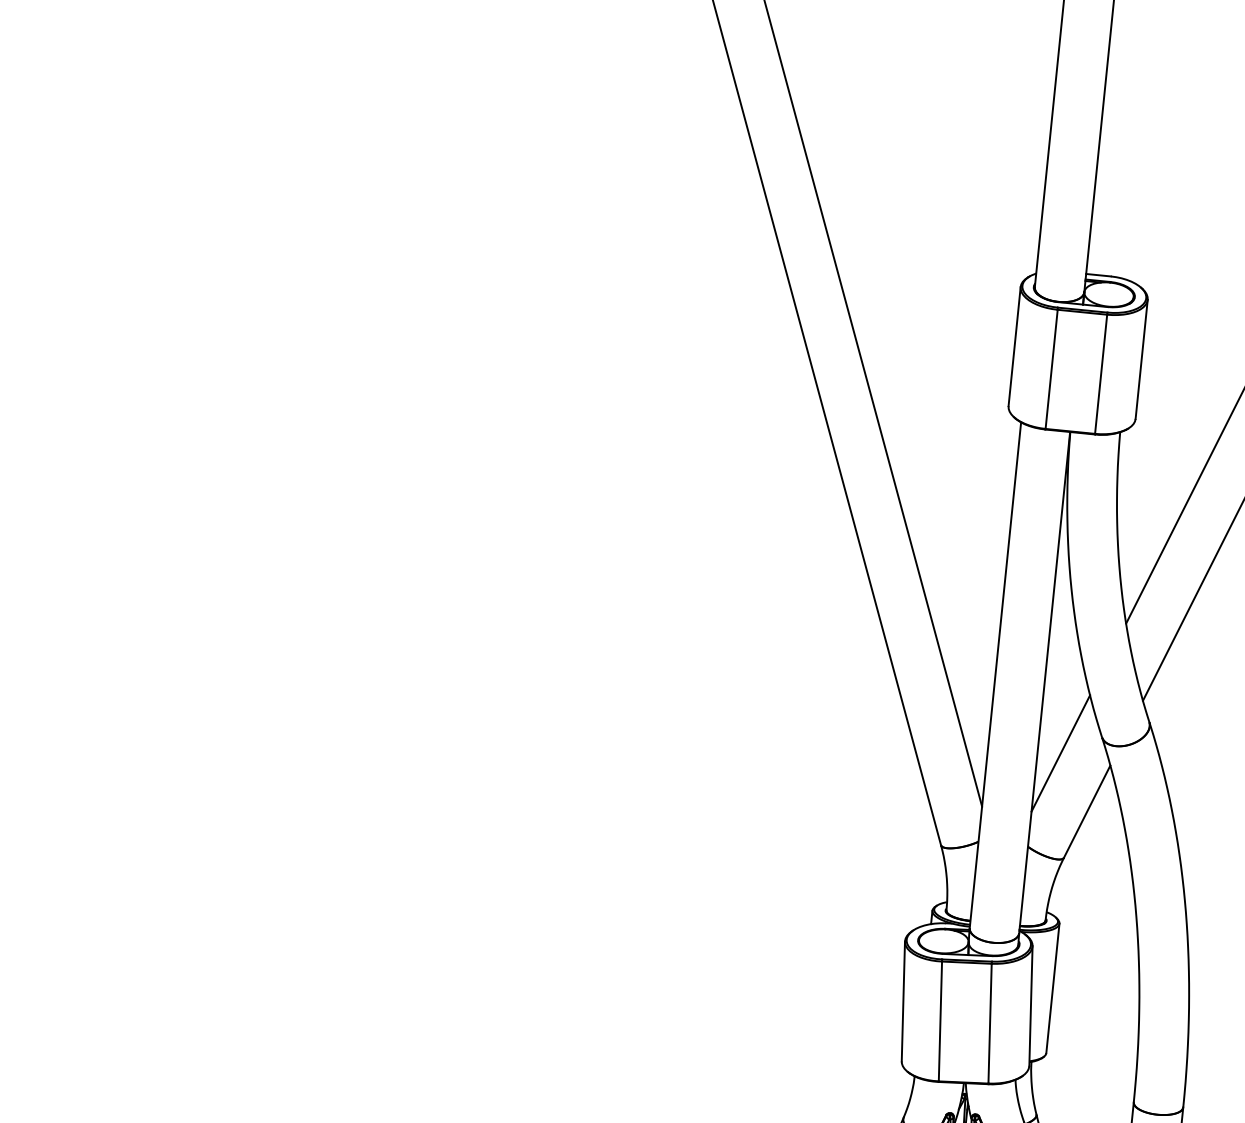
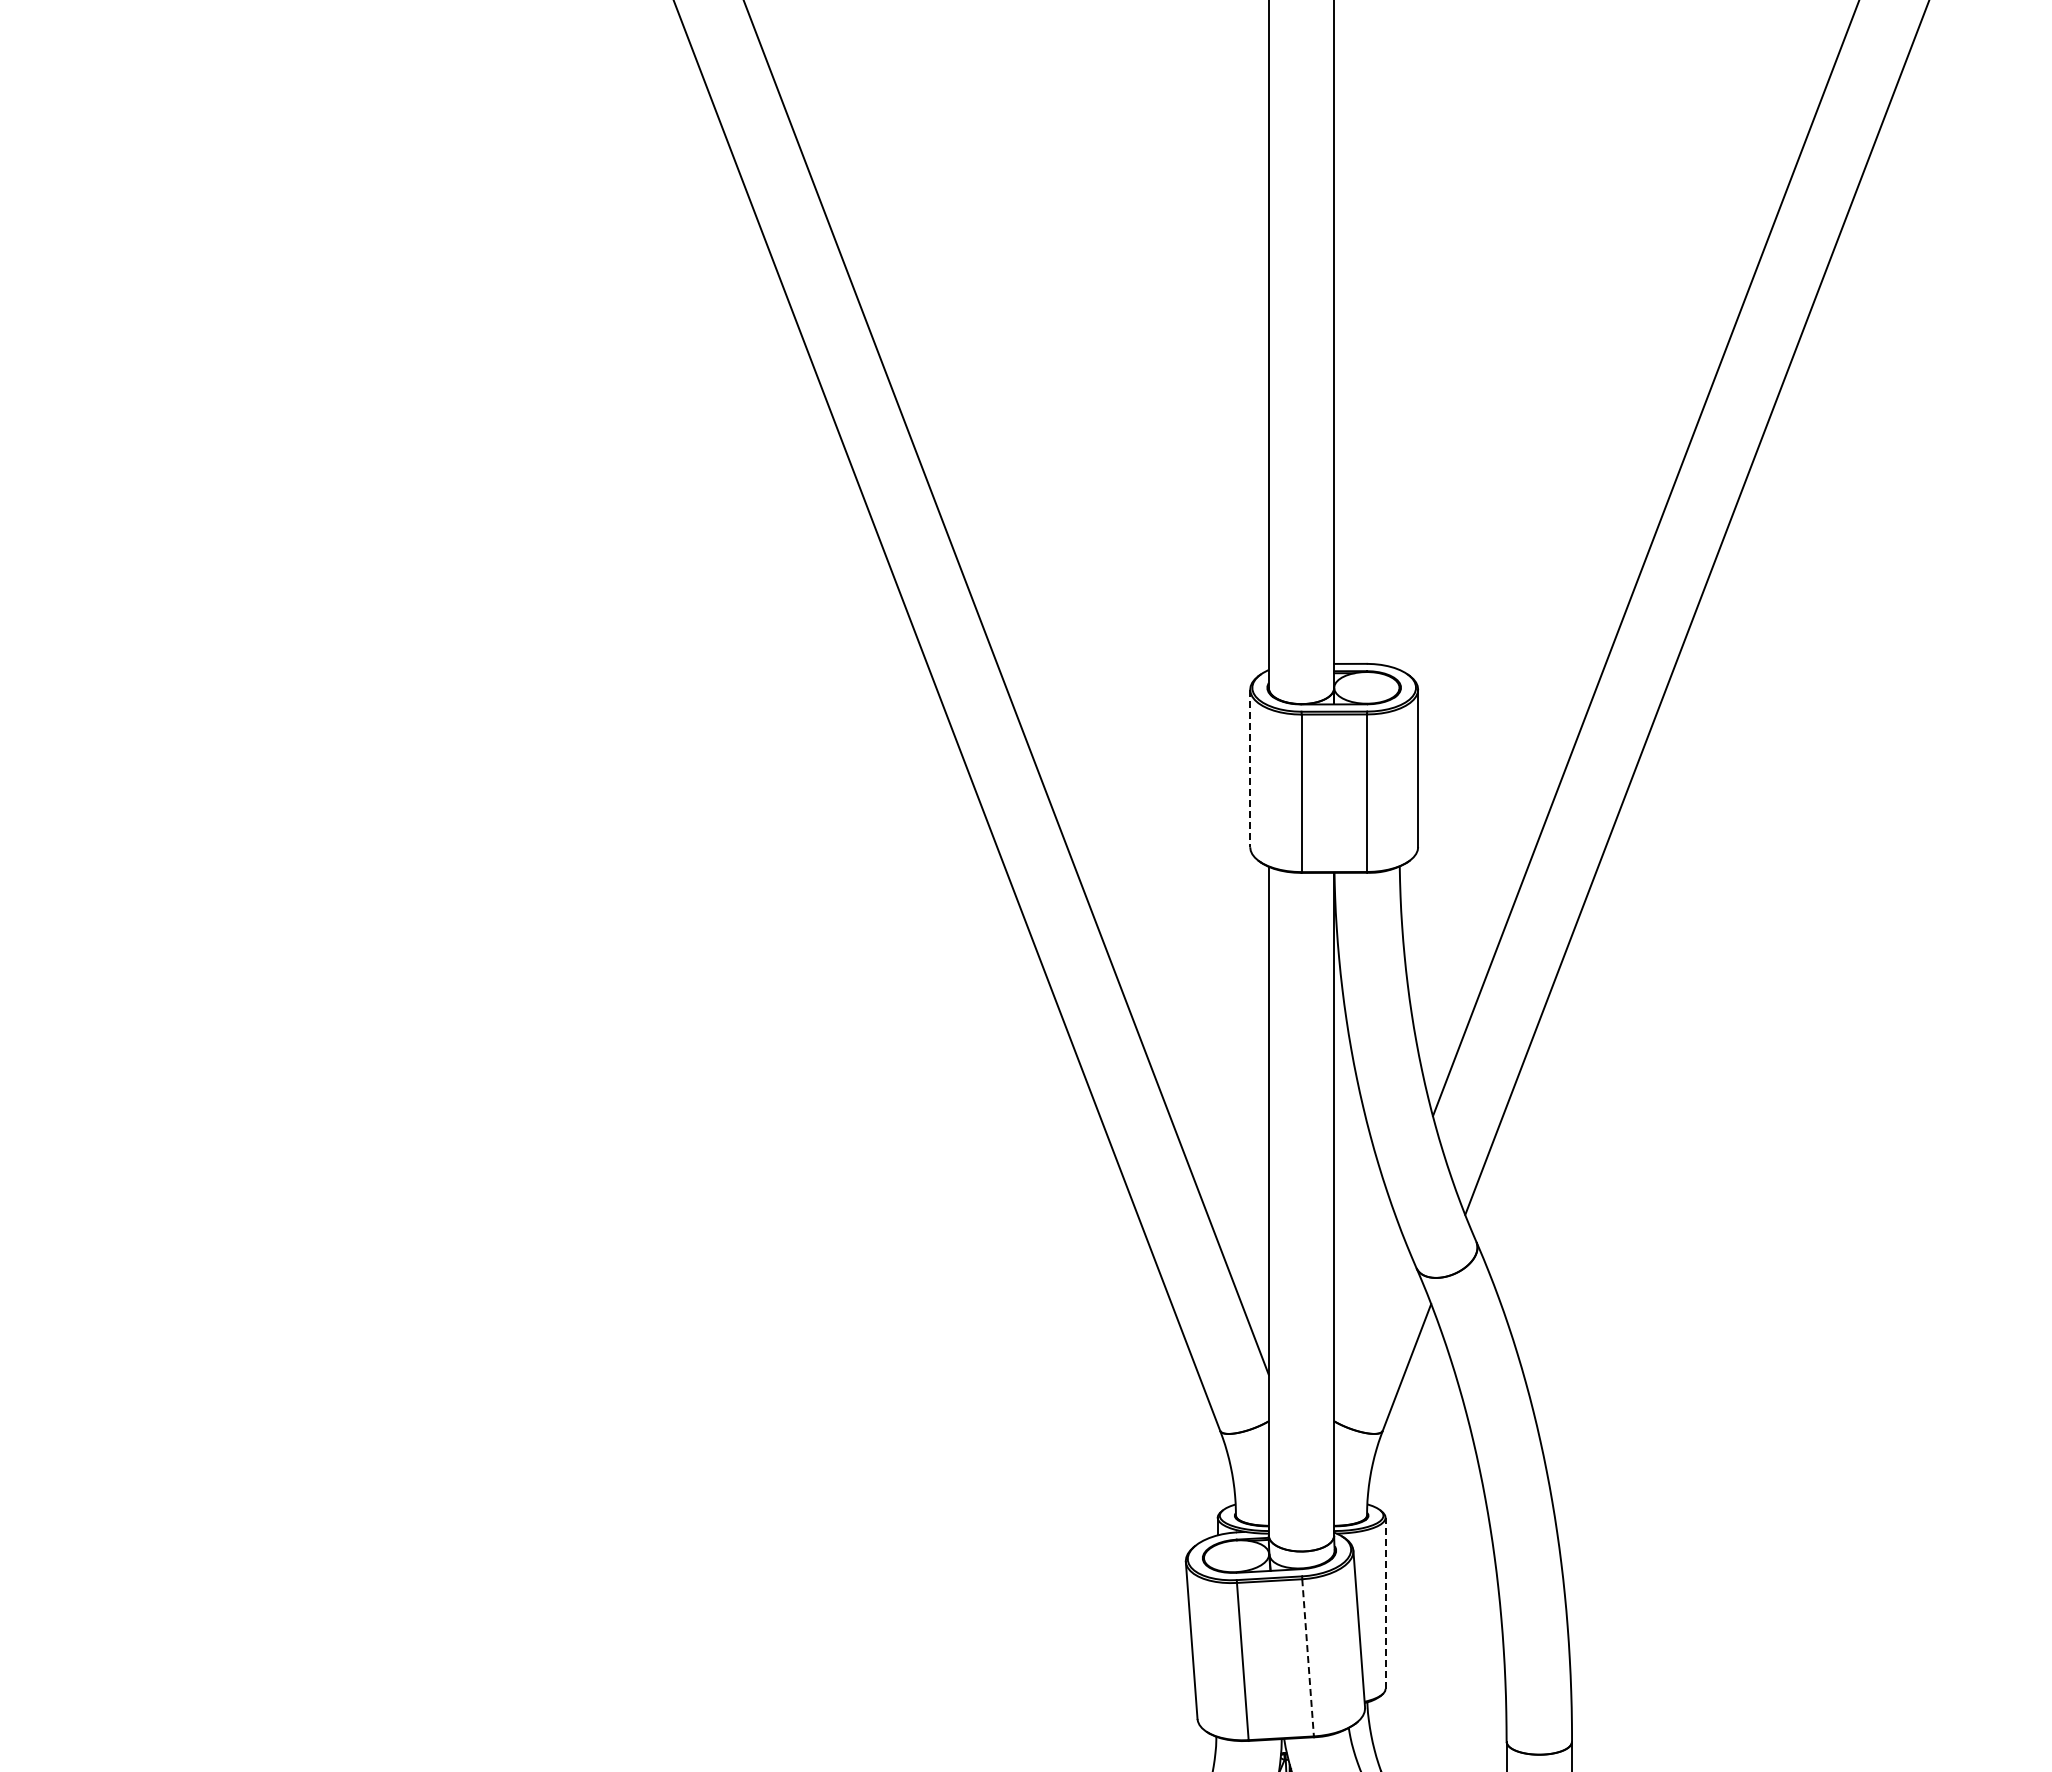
line: (1014, 346) -> (1250, 768), solid -> dashed
line: (1060, 753) -> (1364, 1294), removed
line: (1052, 988) -> (1385, 1603), solid -> dashed
line: (990, 1023) -> (1308, 1657), solid -> dashed

